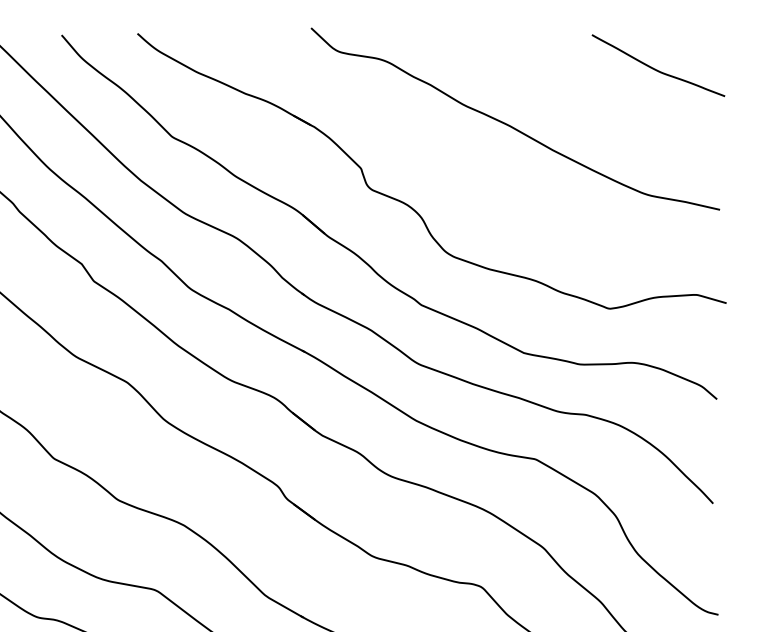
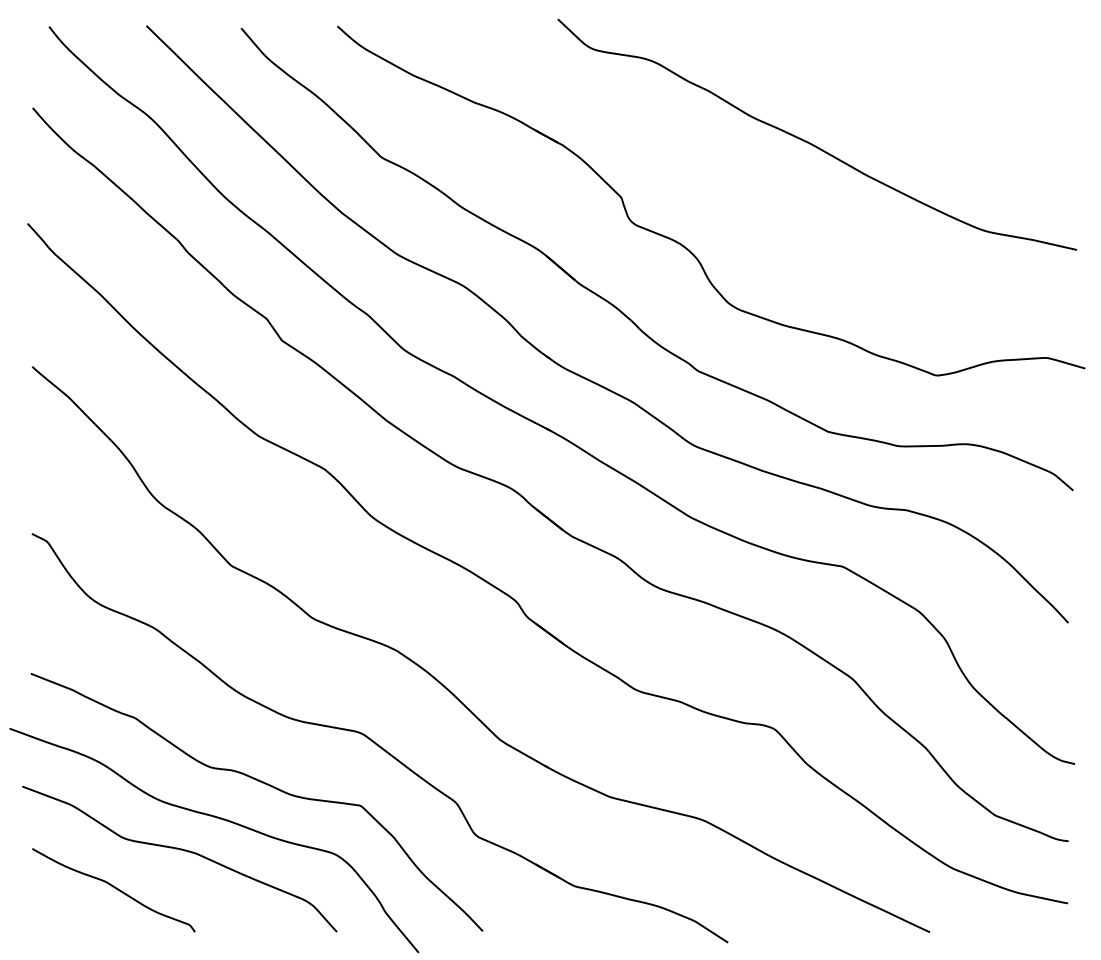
curve: (656, 69) -> (996, 71), removed

